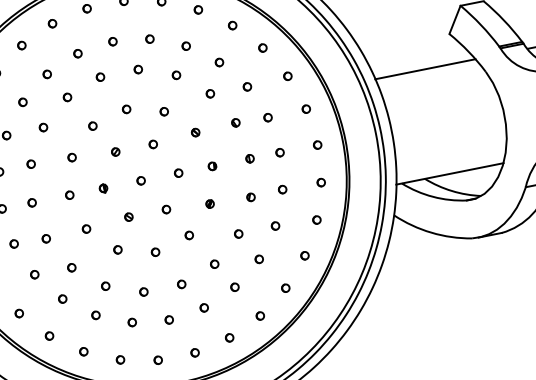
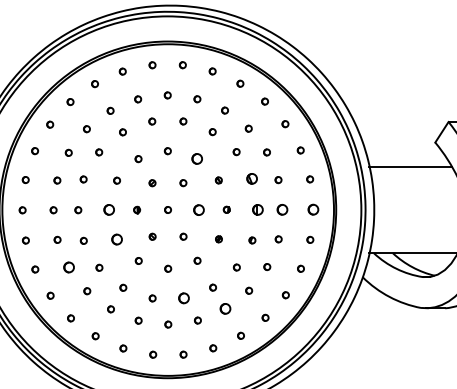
part: (164, 111) -> (197, 158), size x1.6
part: (236, 123) -> (252, 179), size x1.6
part: (317, 144) -> (313, 209), size x1.6
part: (280, 152) -> (282, 209), size x1.6
part: (249, 158) -> (257, 209), size x1.6
part: (177, 172) -> (198, 209), size x1.6
part: (70, 195) -> (109, 210), size x1.6
part: (86, 228) -> (117, 239), size x1.6
part: (34, 274) -> (68, 267), size x1.6
part: (181, 284) -> (183, 298), size x1.6
part: (235, 287) -> (225, 309), size x1.6

